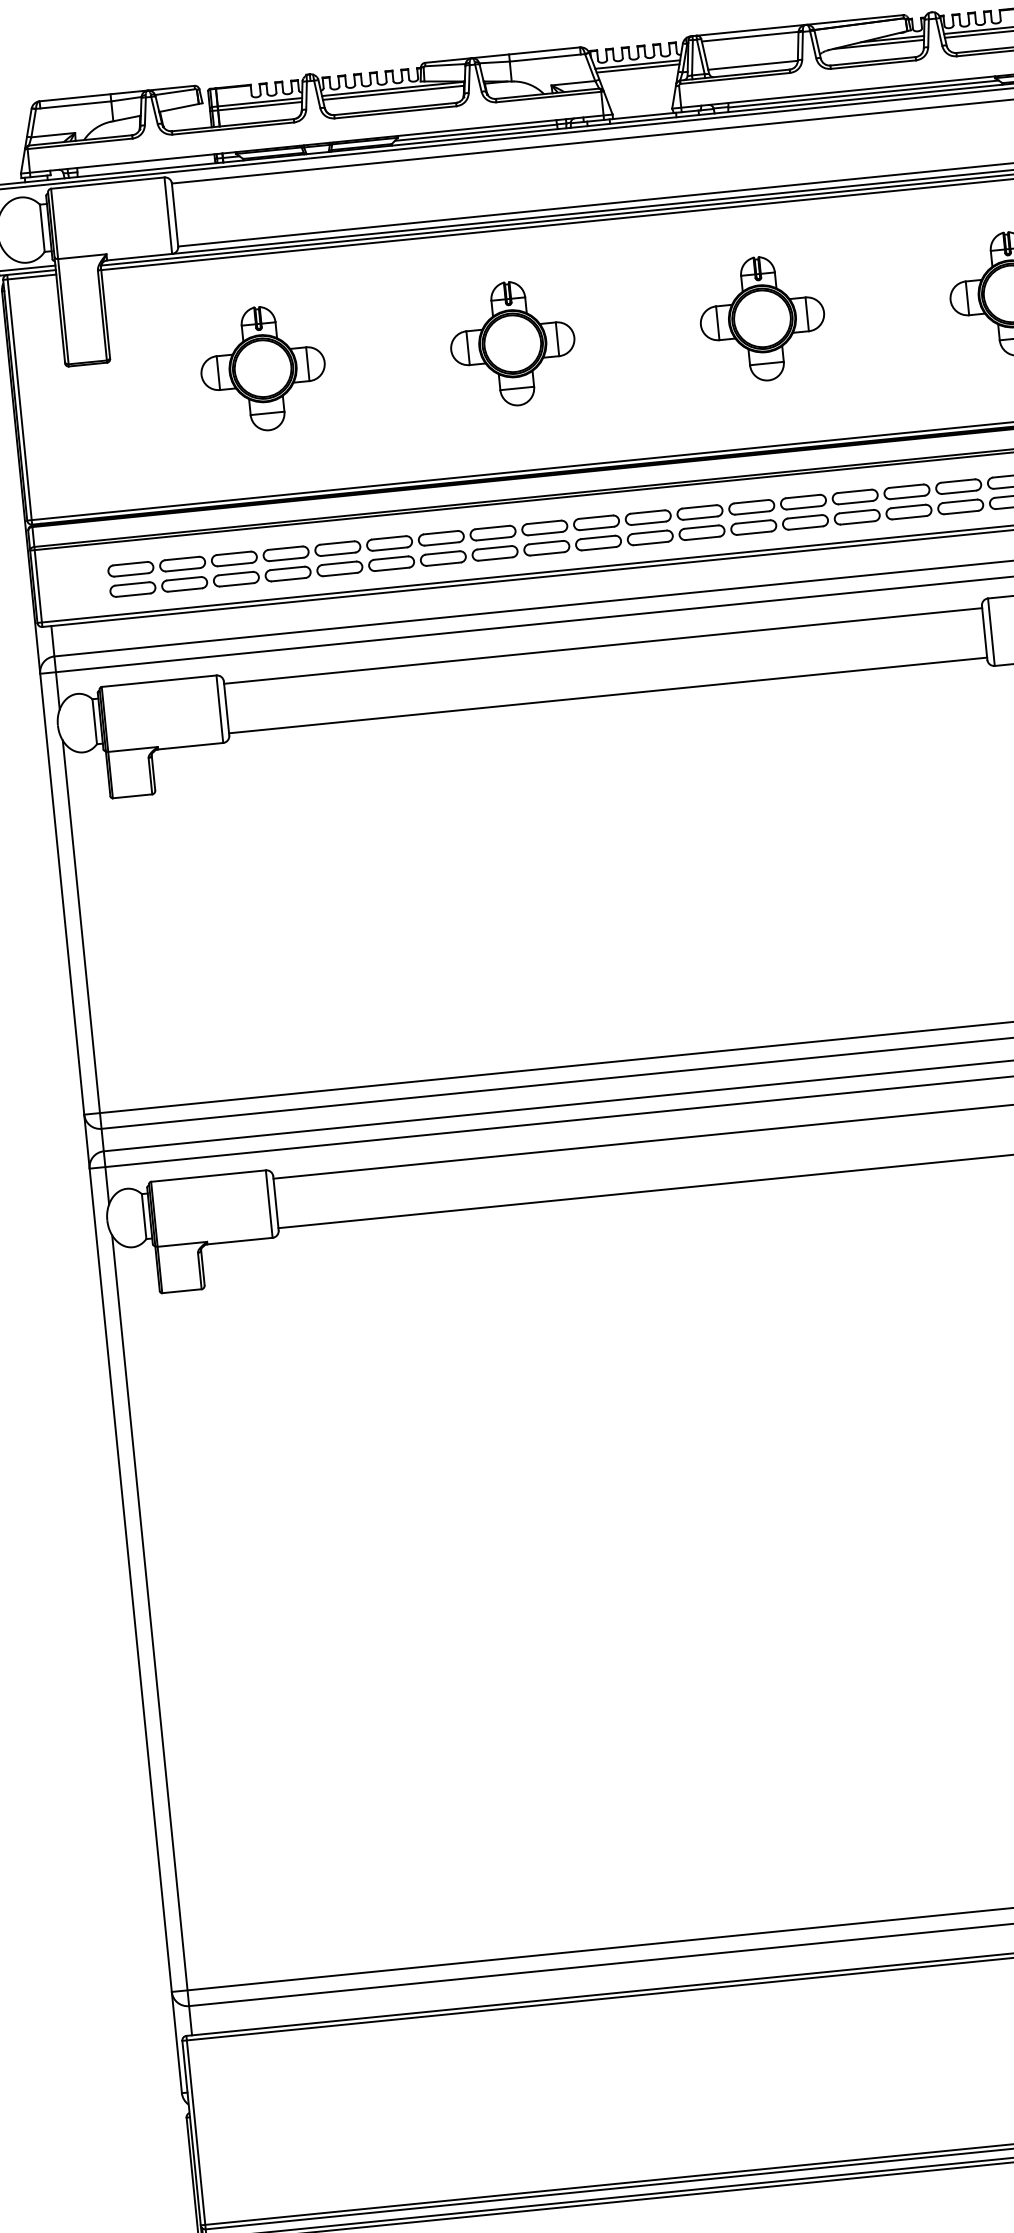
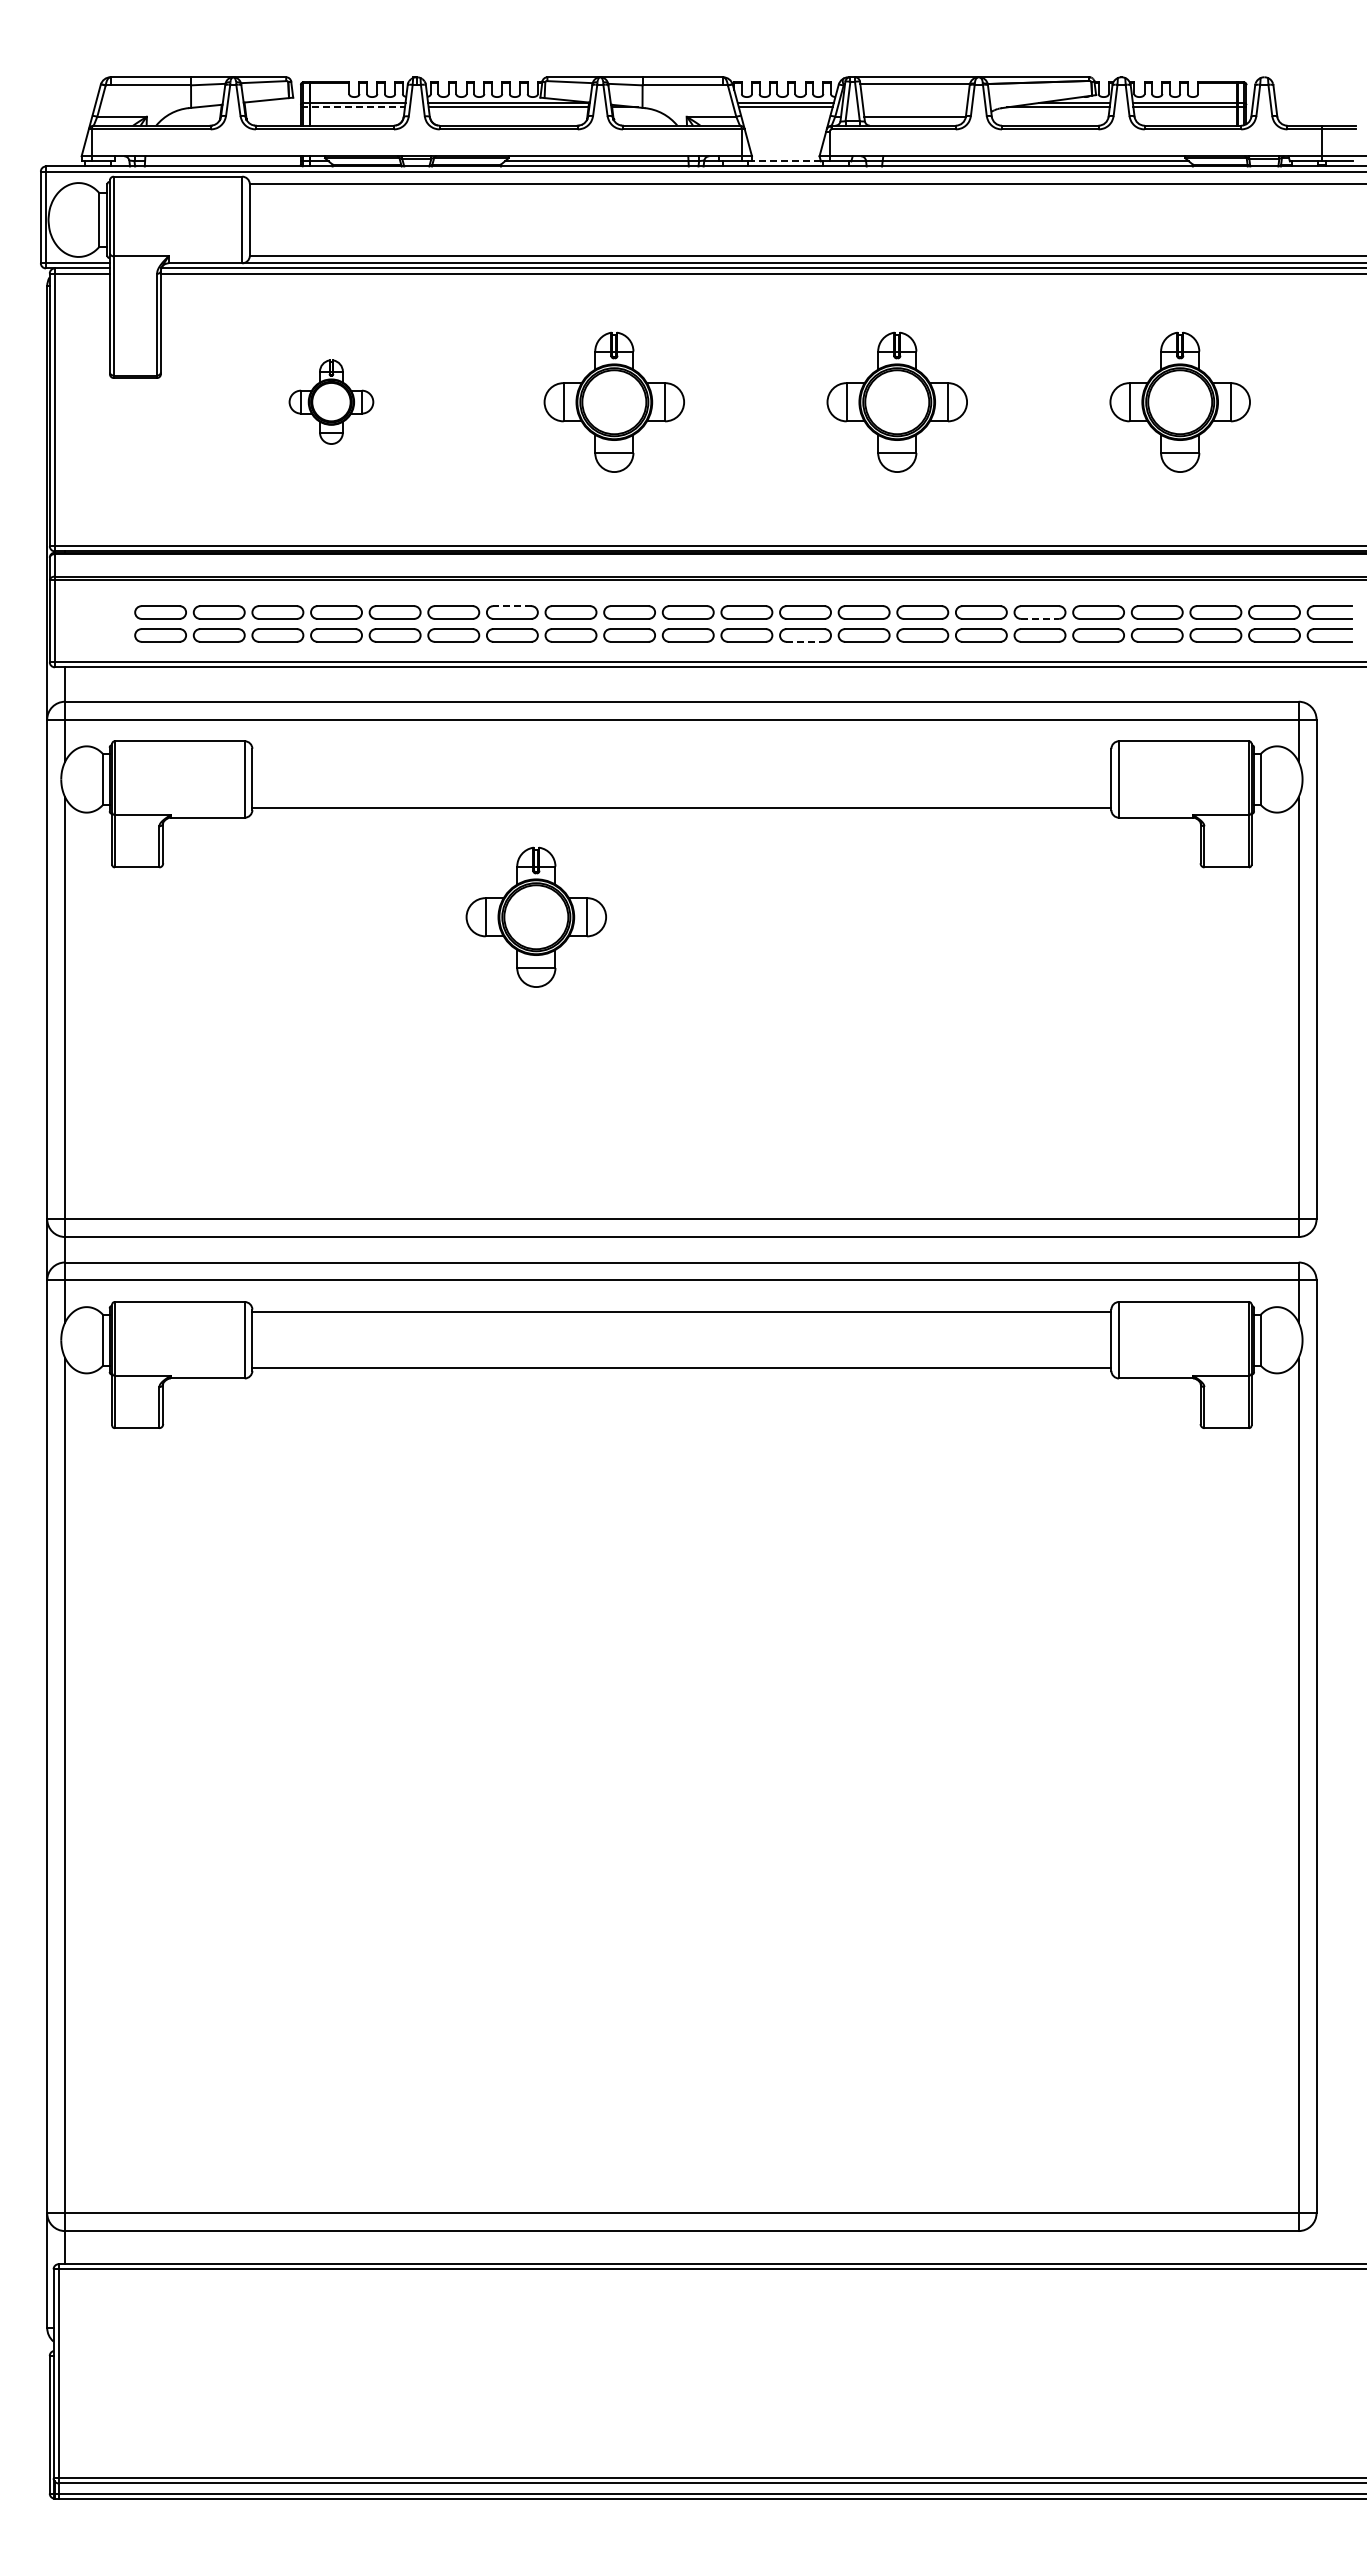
line: (256, 106) -> (353, 107), solid -> dashed
line: (642, 116) -> (785, 161), solid -> dashed
part: (263, 368) -> (331, 401), size x0.6
line: (907, 497) -> (1040, 618), solid -> dashed
line: (440, 533) -> (511, 606), solid -> dashed
line: (703, 537) -> (806, 641), solid -> dashed
line: (602, 646) -> (681, 751), removed
part: (488, 804) -> (535, 916), added

